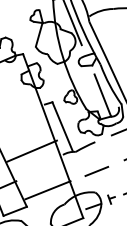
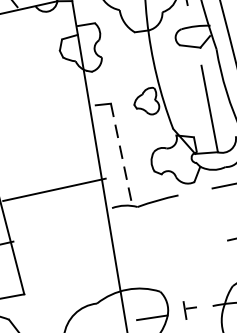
line: (62, 127) -> (121, 155), solid -> dashed
line: (96, 171) -> (170, 251), removed
line: (47, 190) -> (69, 270), removed

